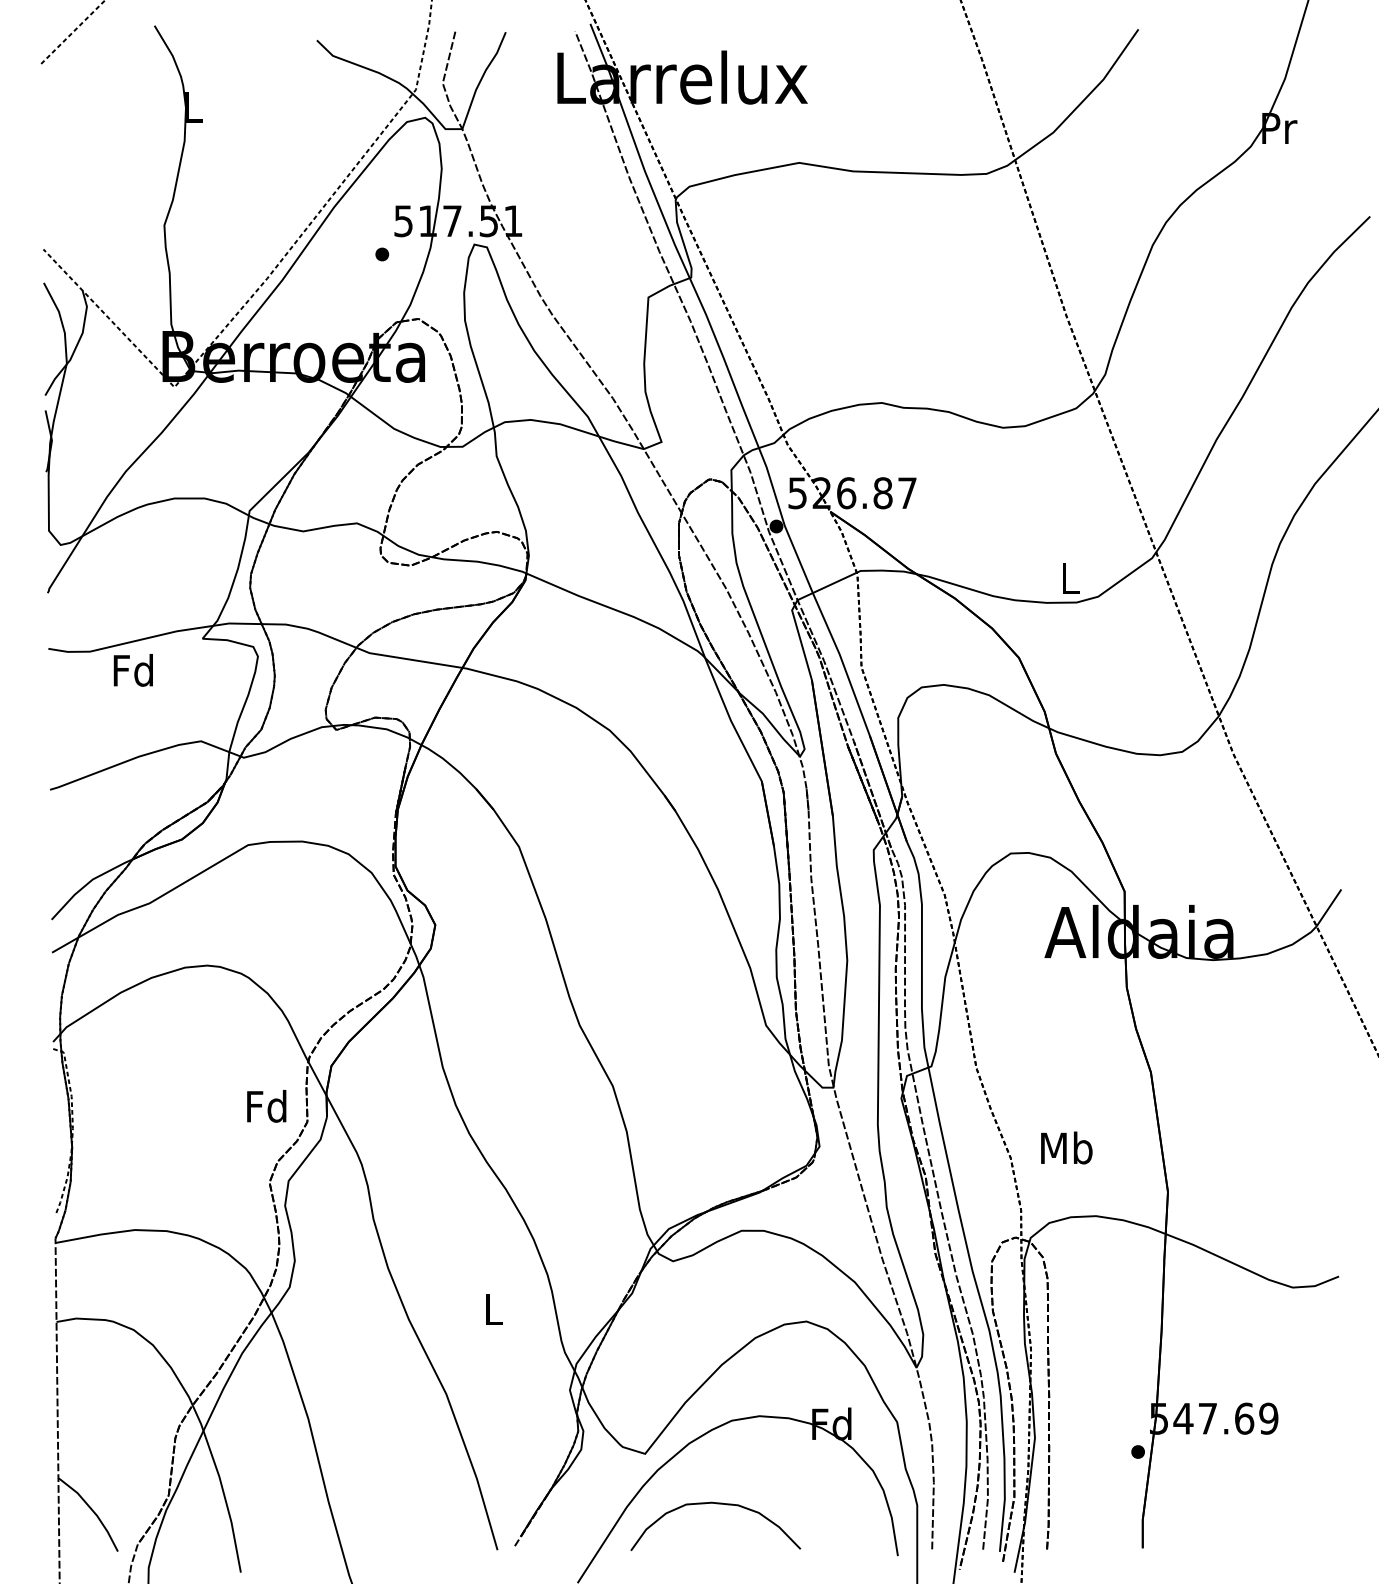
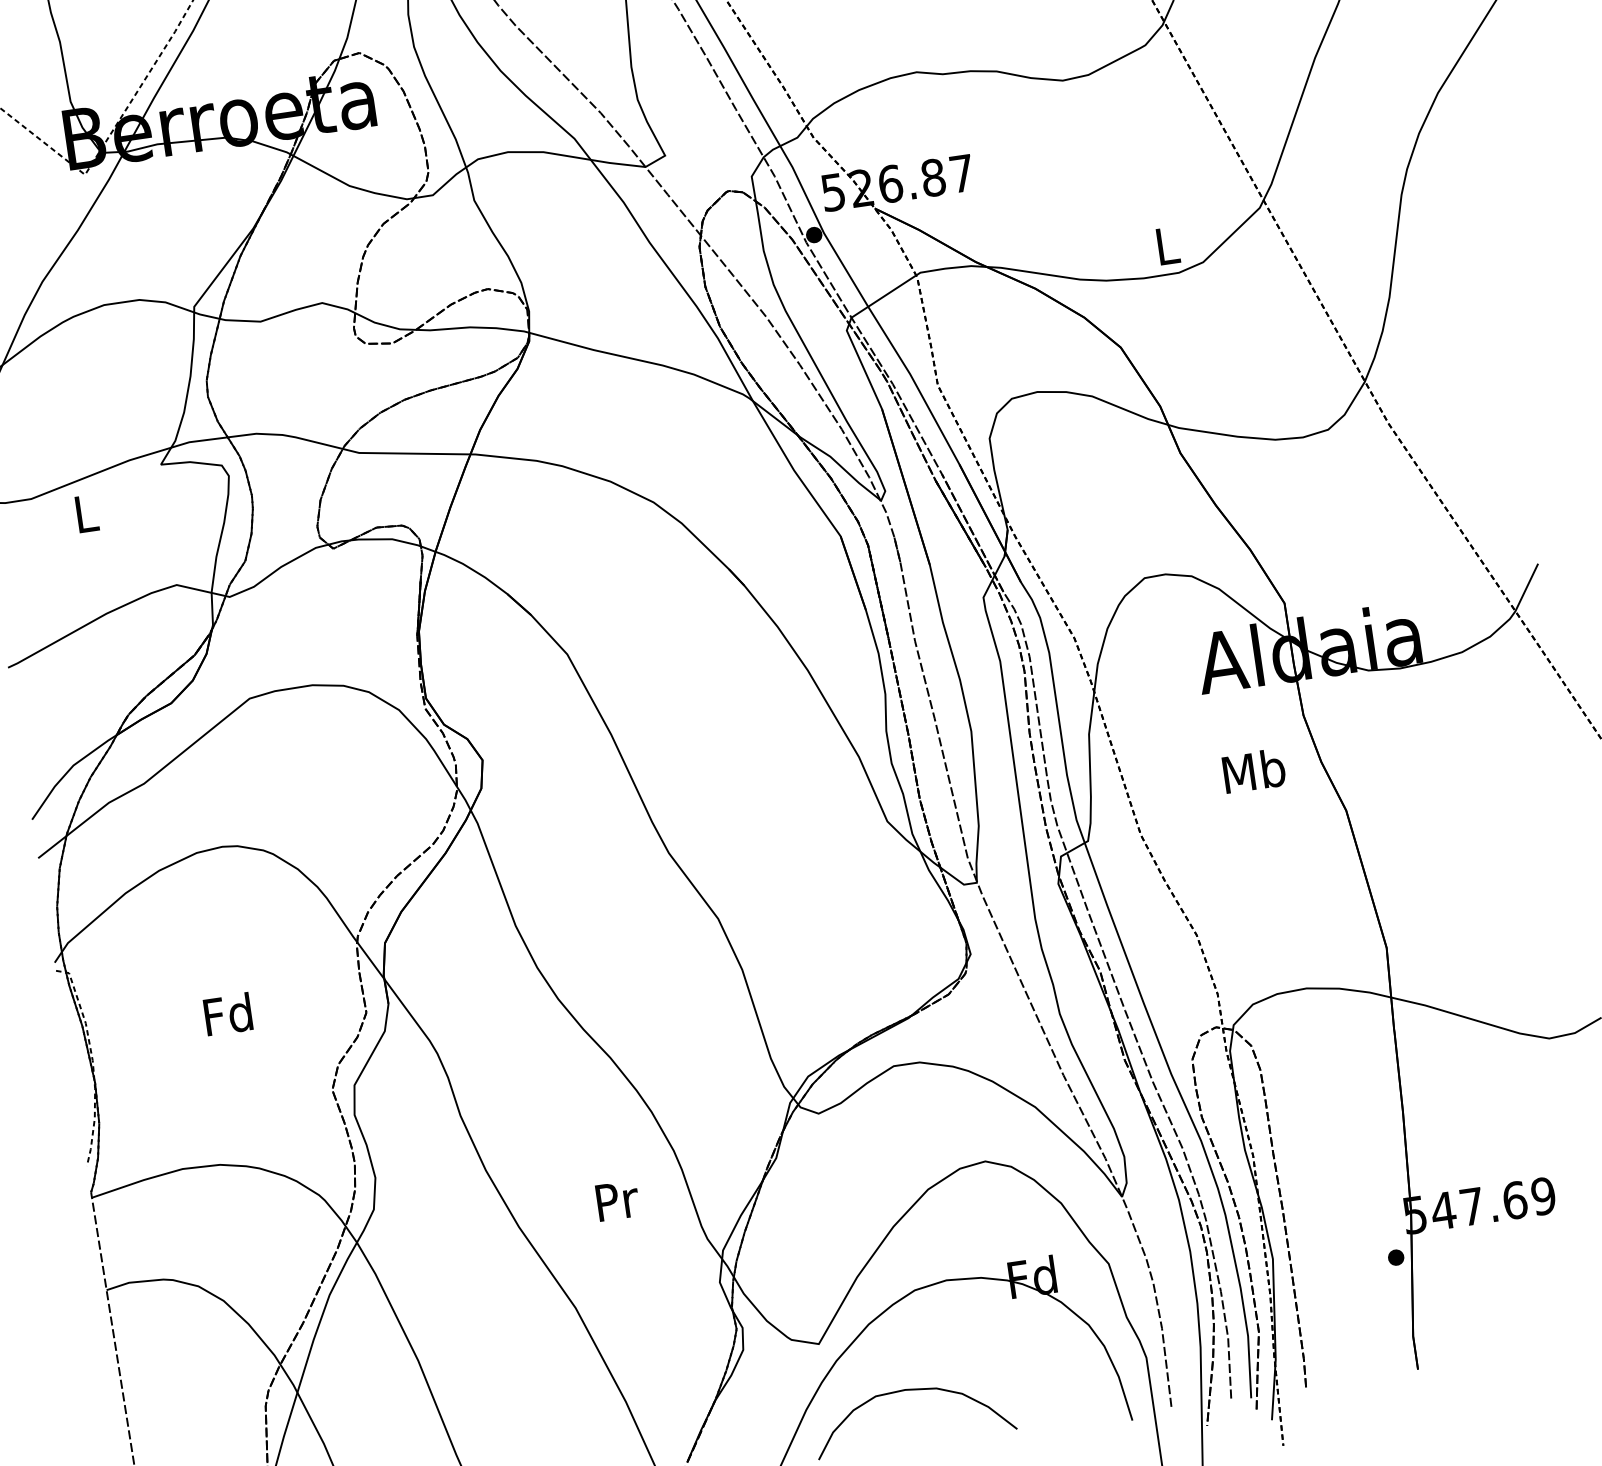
text: (132, 670) -> (84, 513), Fd -> L
text: (266, 1106) -> (227, 1014), moved
text: (1066, 1147) -> (1253, 770), moved
text: (494, 1309) -> (617, 1200), L -> Pr

